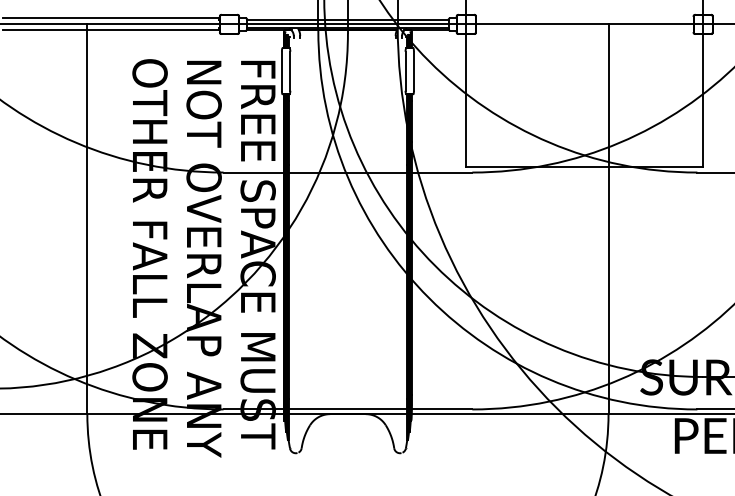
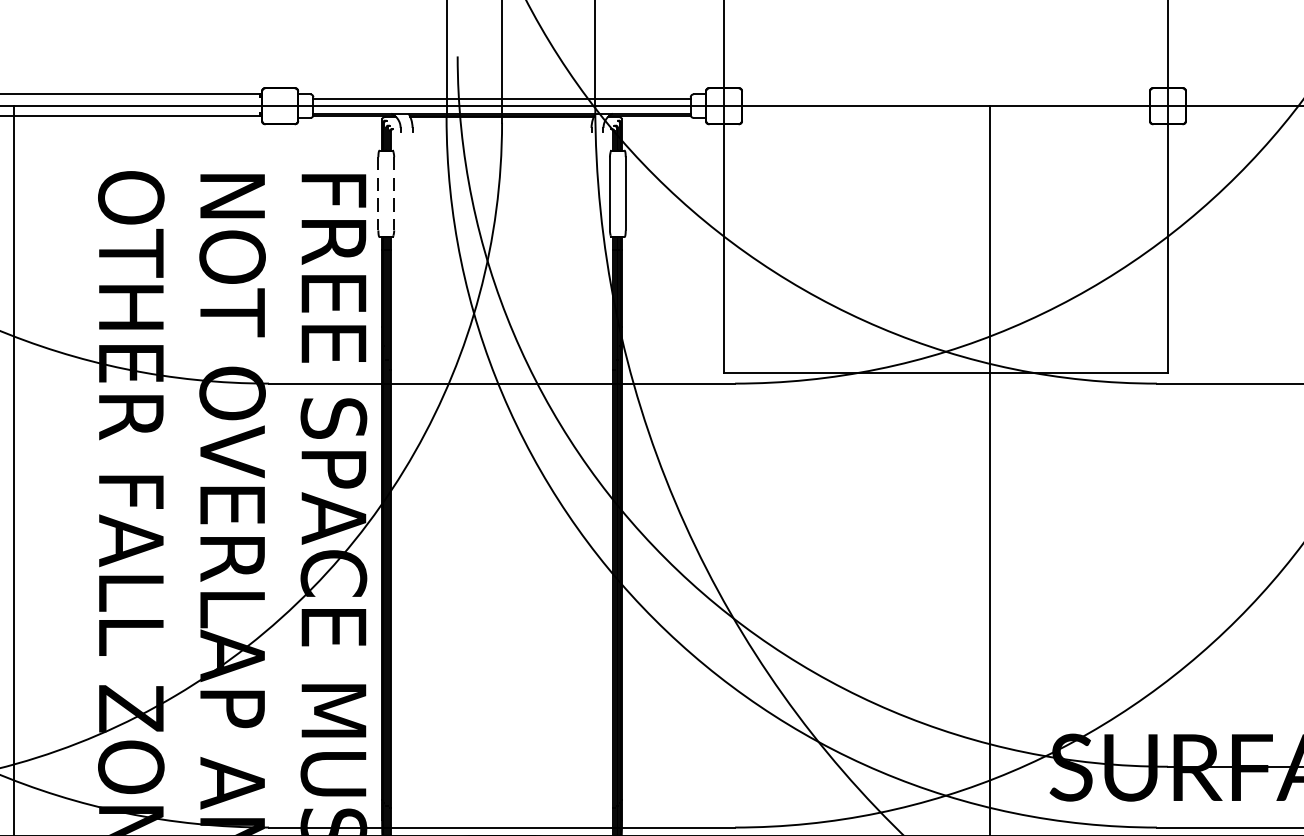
line: (281, 71) -> (377, 194), solid -> dashed
line: (290, 71) -> (394, 194), solid -> dashed

